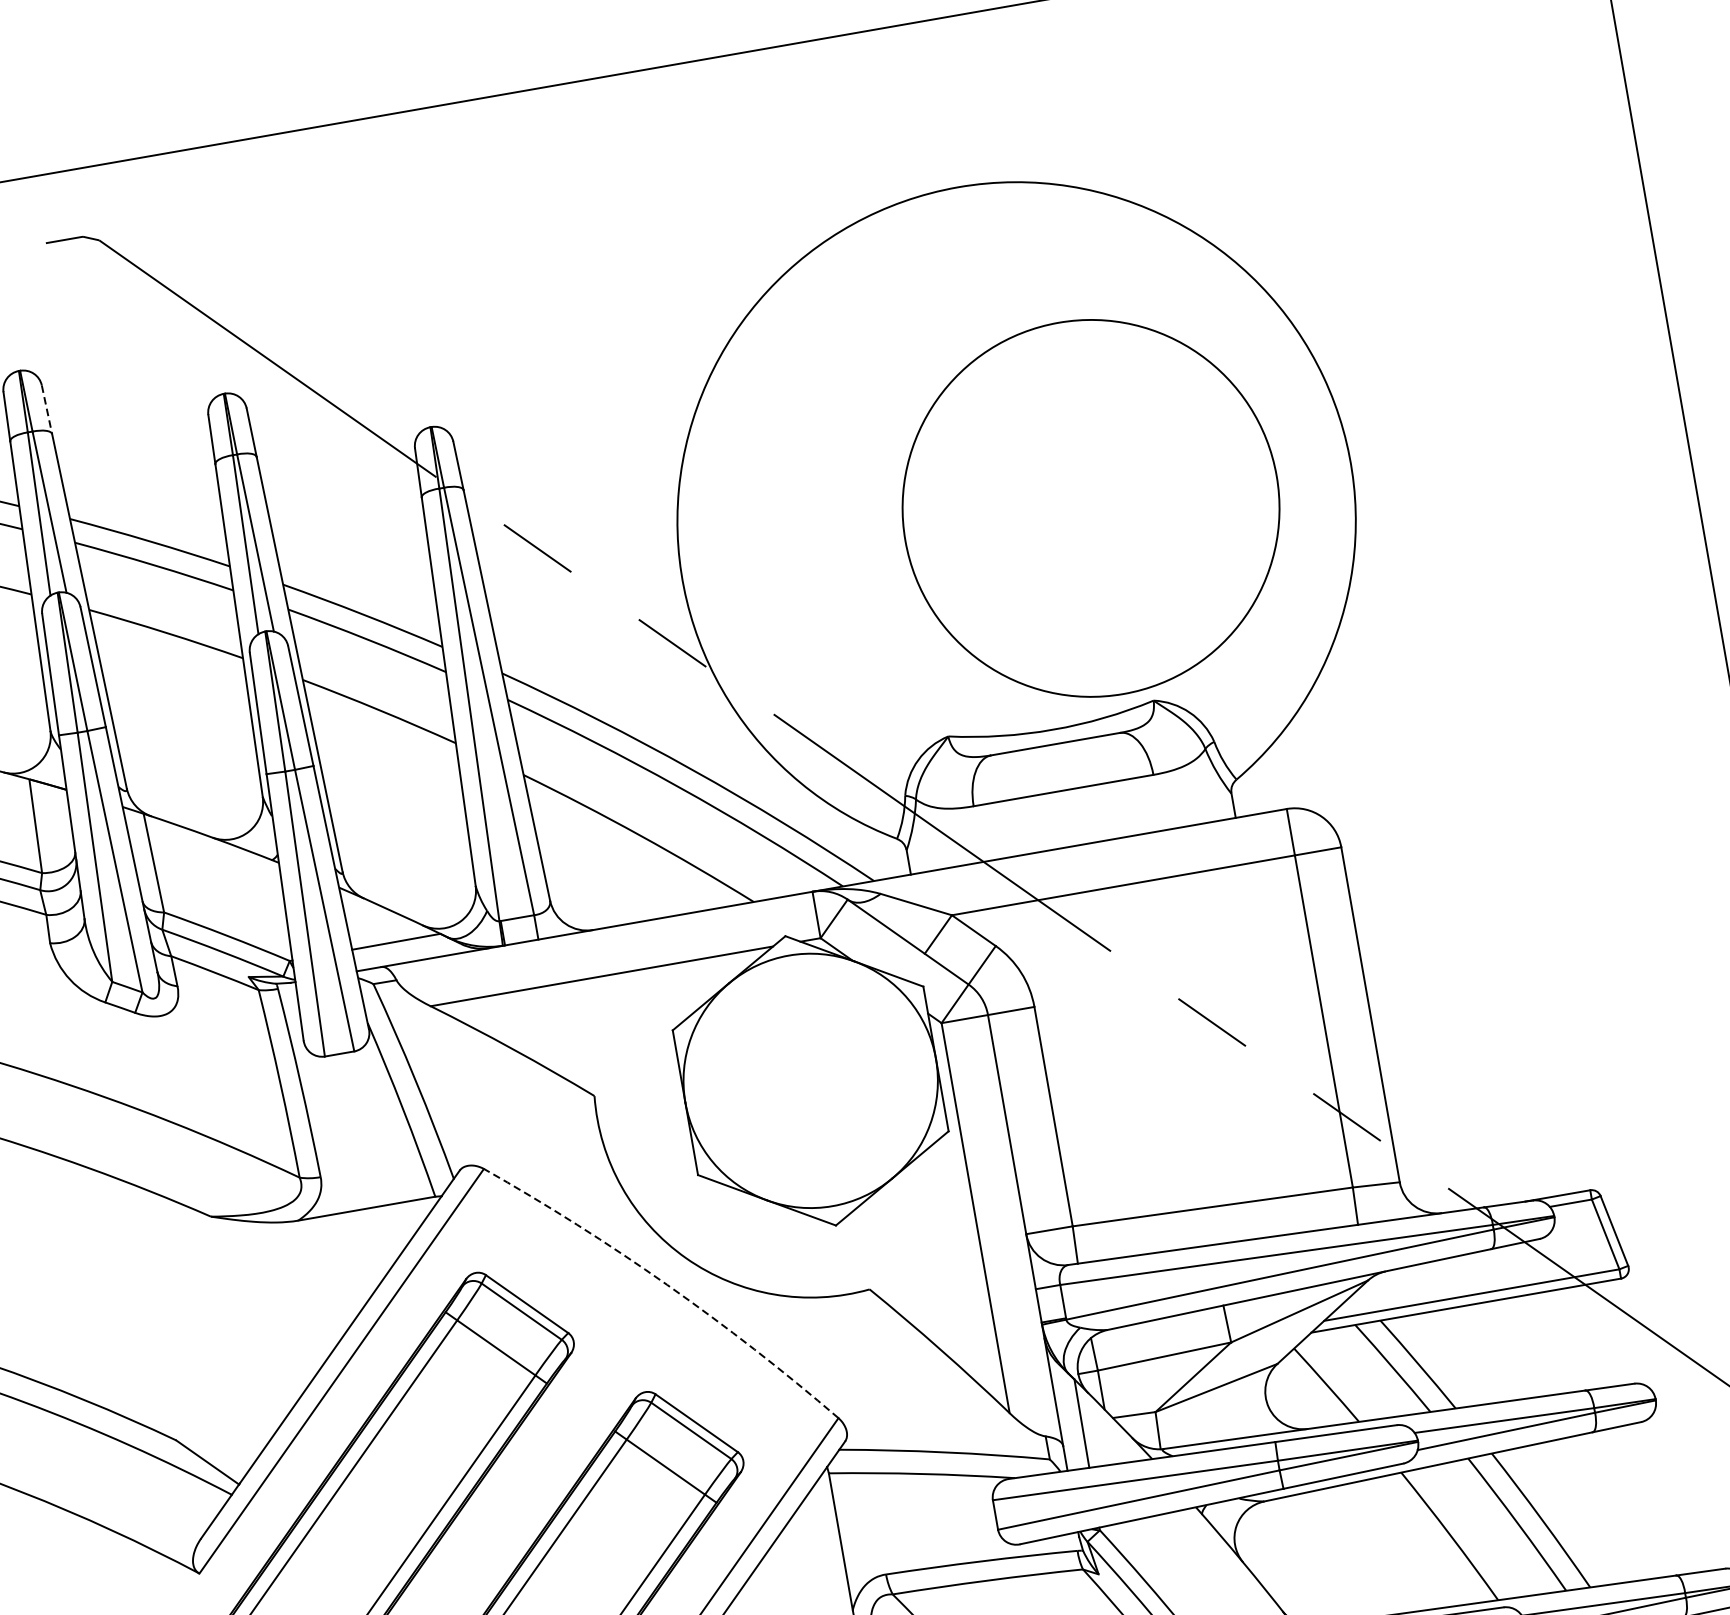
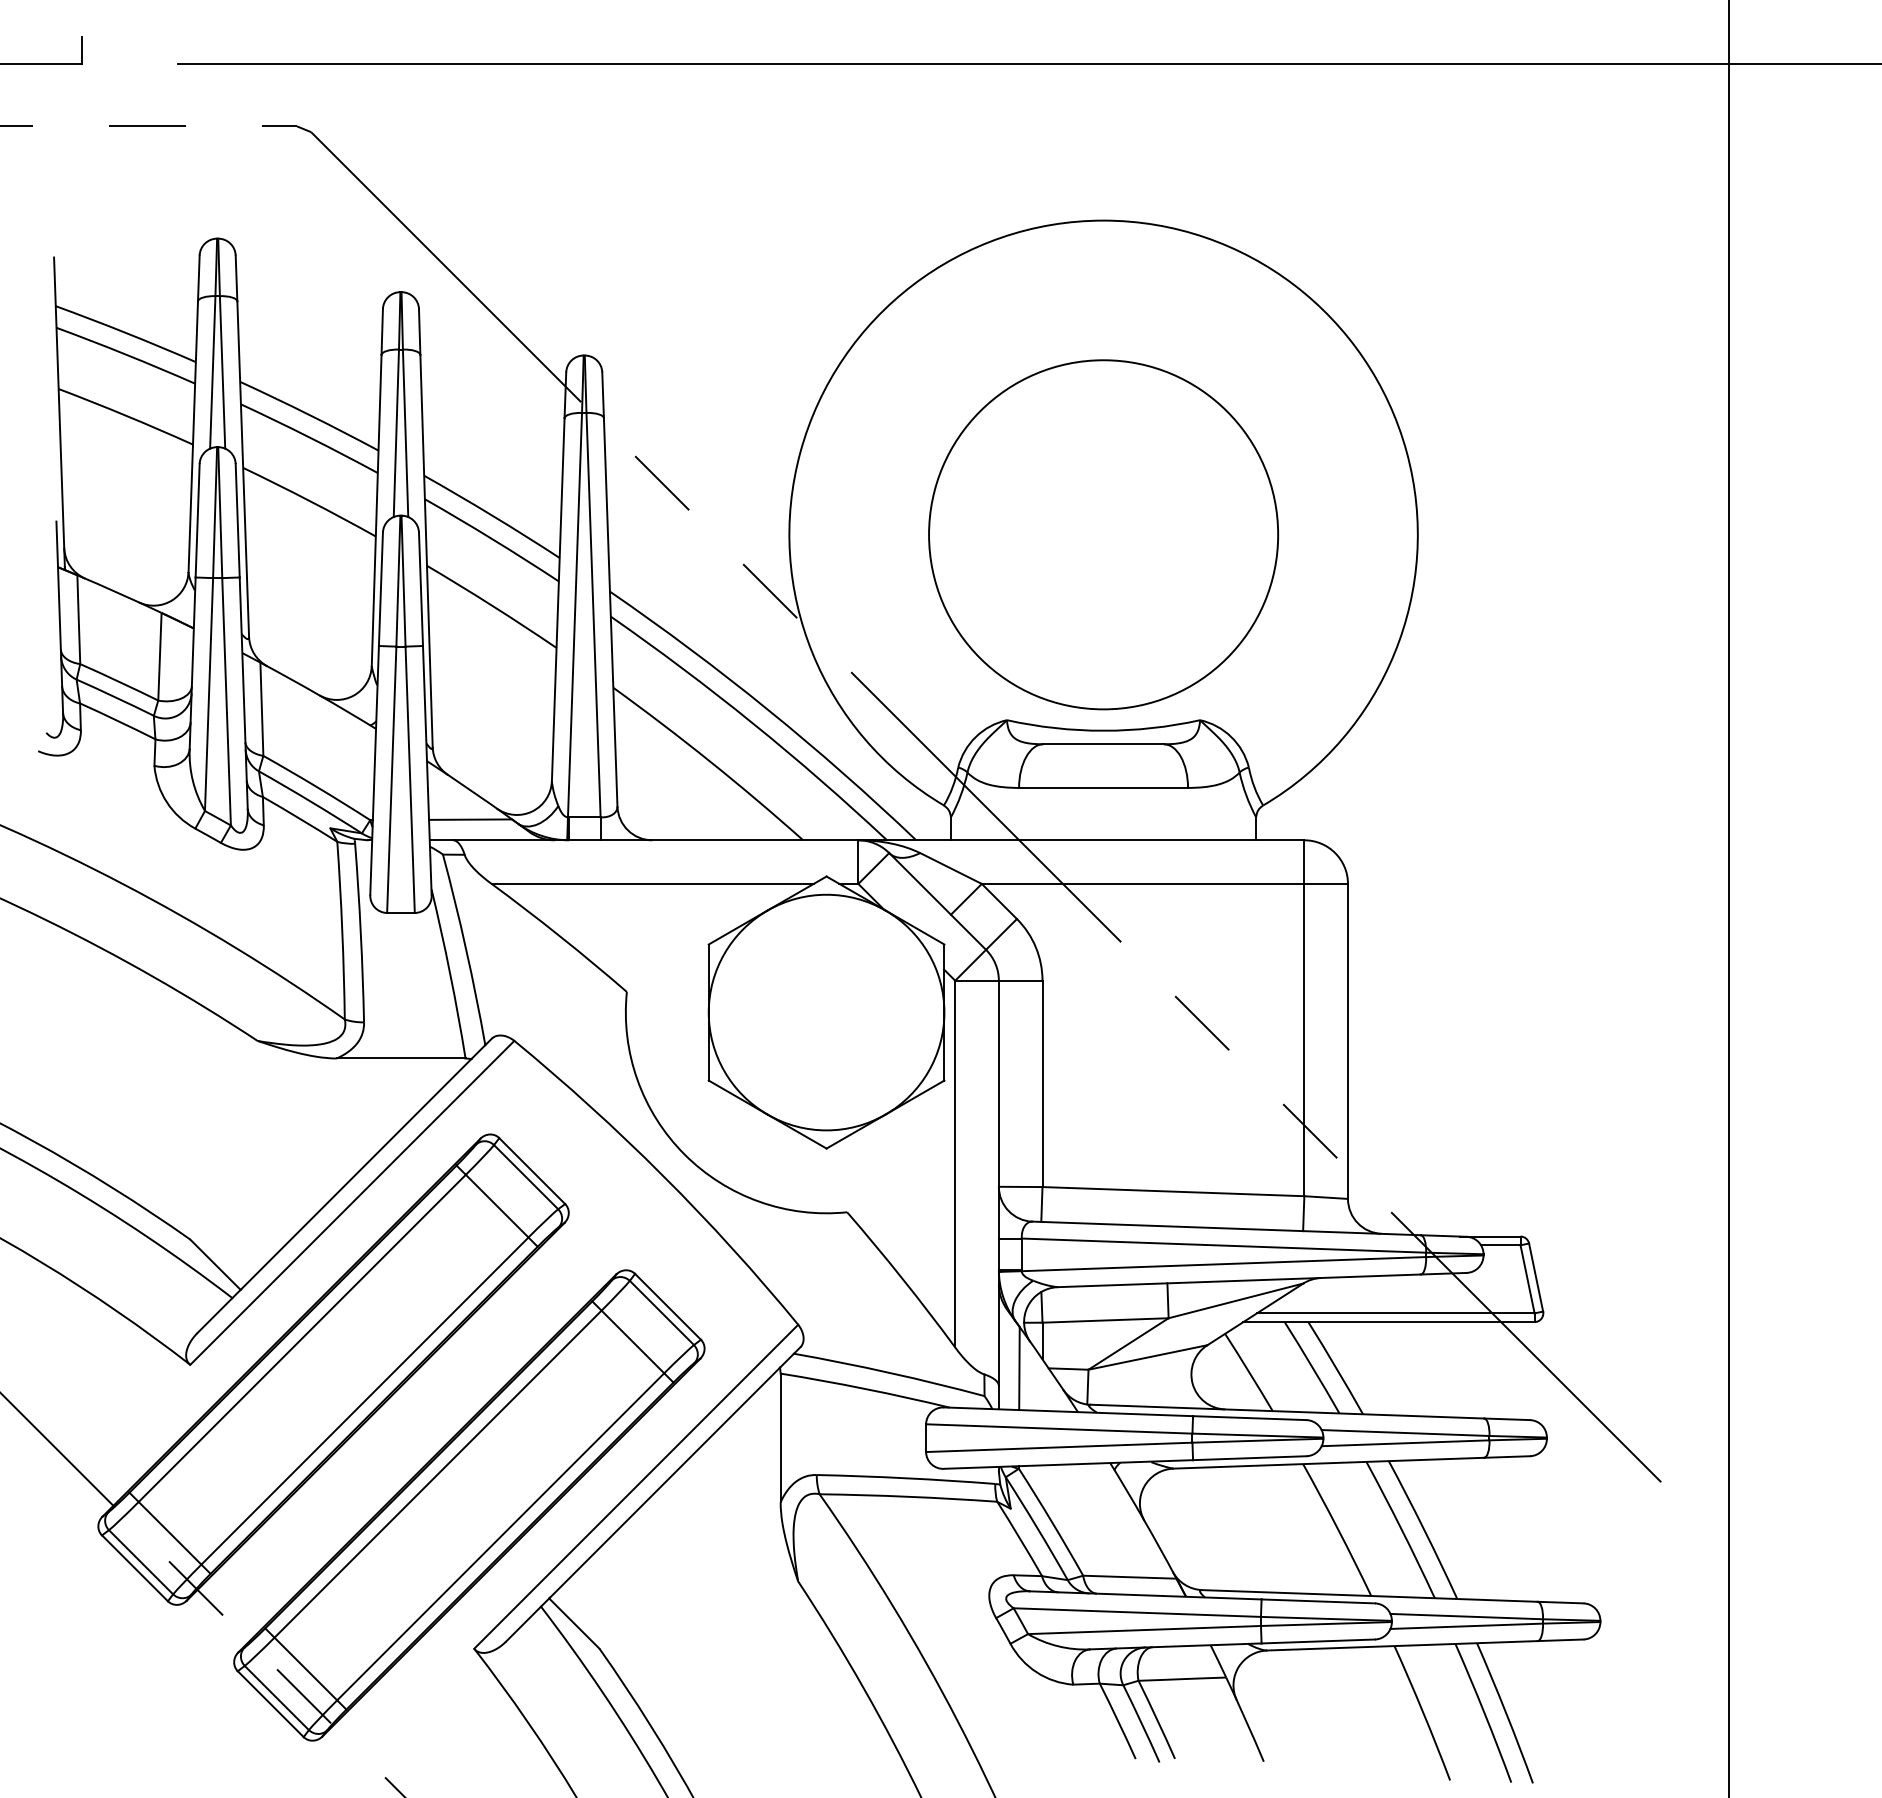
line: (47, 410) -> (236, 279), dashed -> solid
circle: (1090, 508) -> (1103, 534), moved
arc: (667, 1284) -> (663, 1175), dashed -> solid

